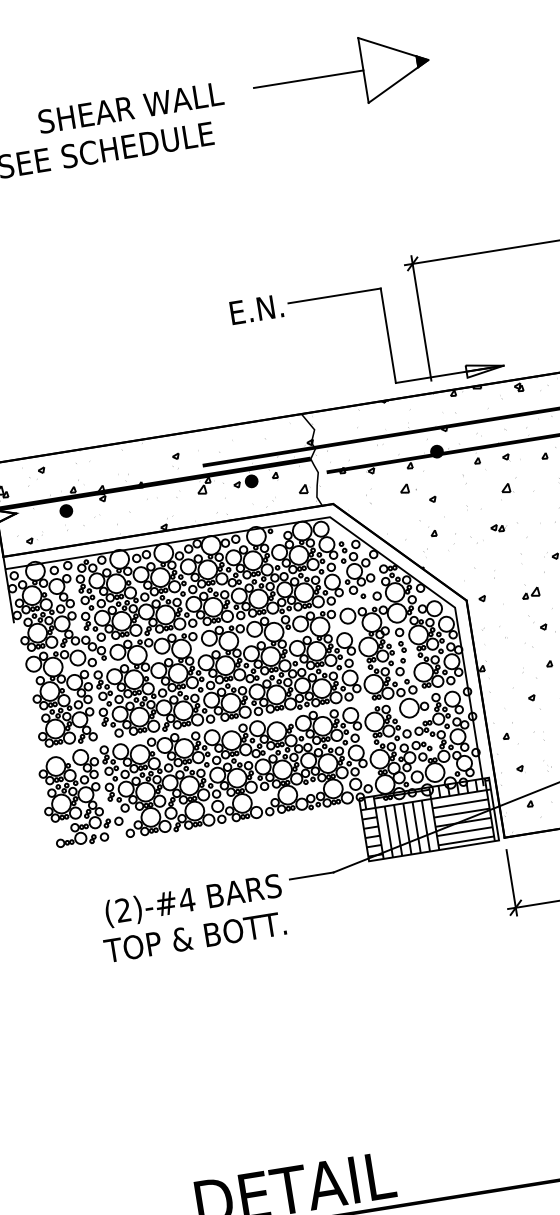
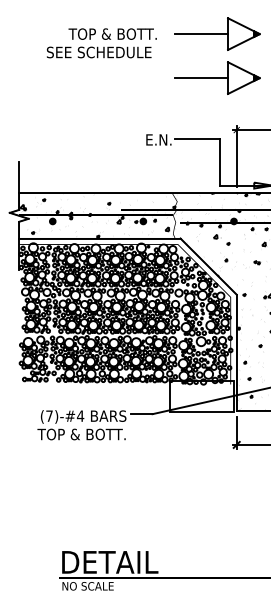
text: (128, 106) -> (113, 33), SHEAR WALL -> TOP & BOTT.
part: (356, 162) -> (217, 77), added
hatch: (427, 818) -> (201, 395), removed
text: (123, 908) -> (49, 415), (2)-#4 -> (7)-#4

